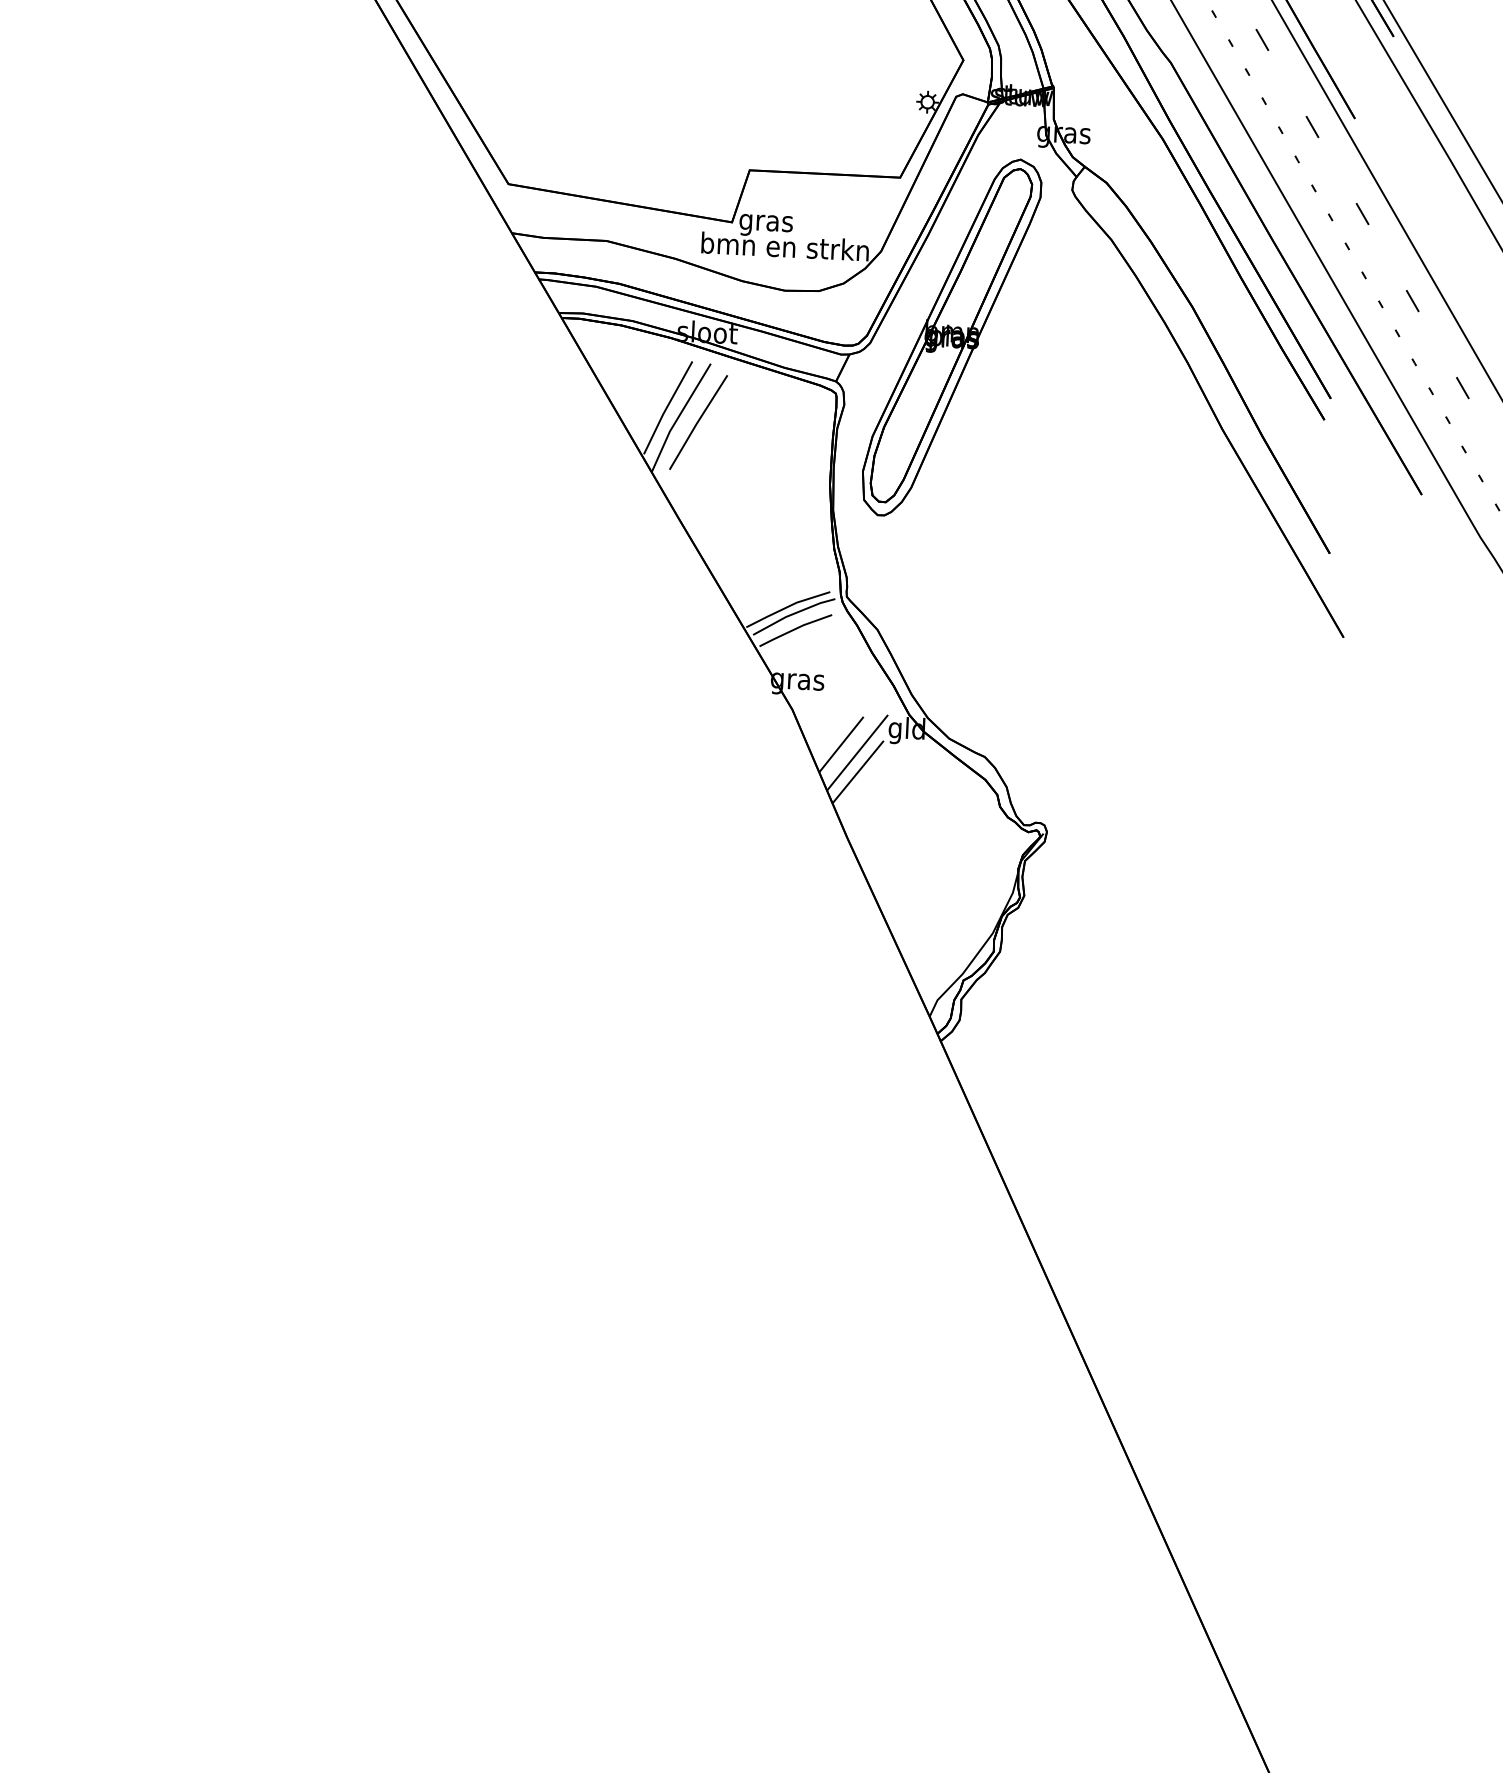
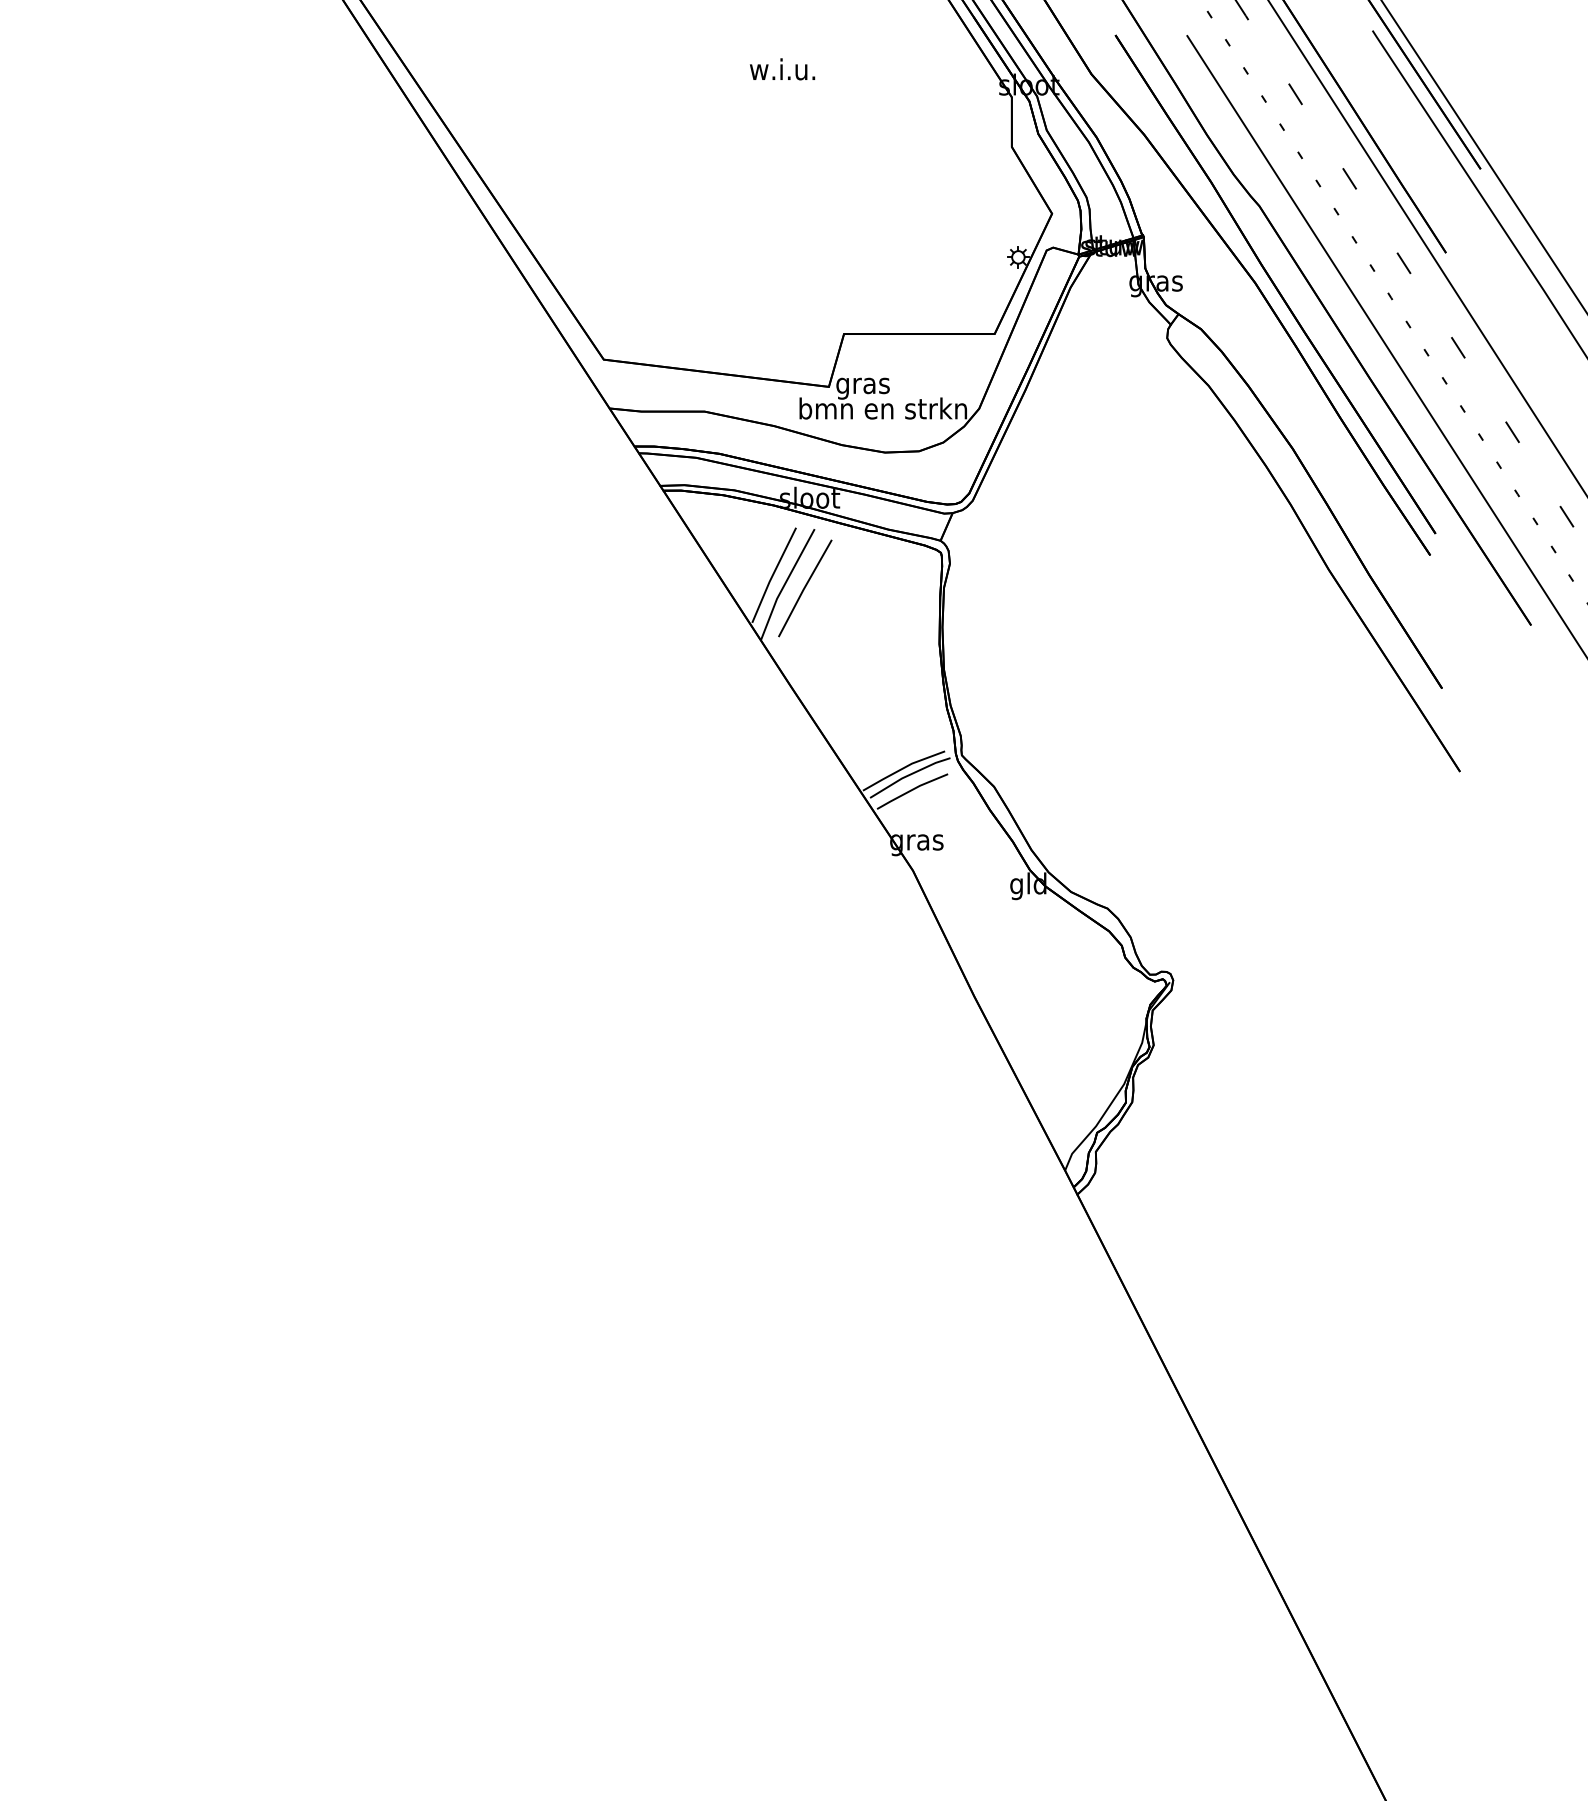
part: (951, 337) -> (1053, 491), removed
line: (841, 744) -> (963, 903), removed
line: (857, 752) -> (980, 910), removed
line: (857, 771) -> (981, 929), removed

